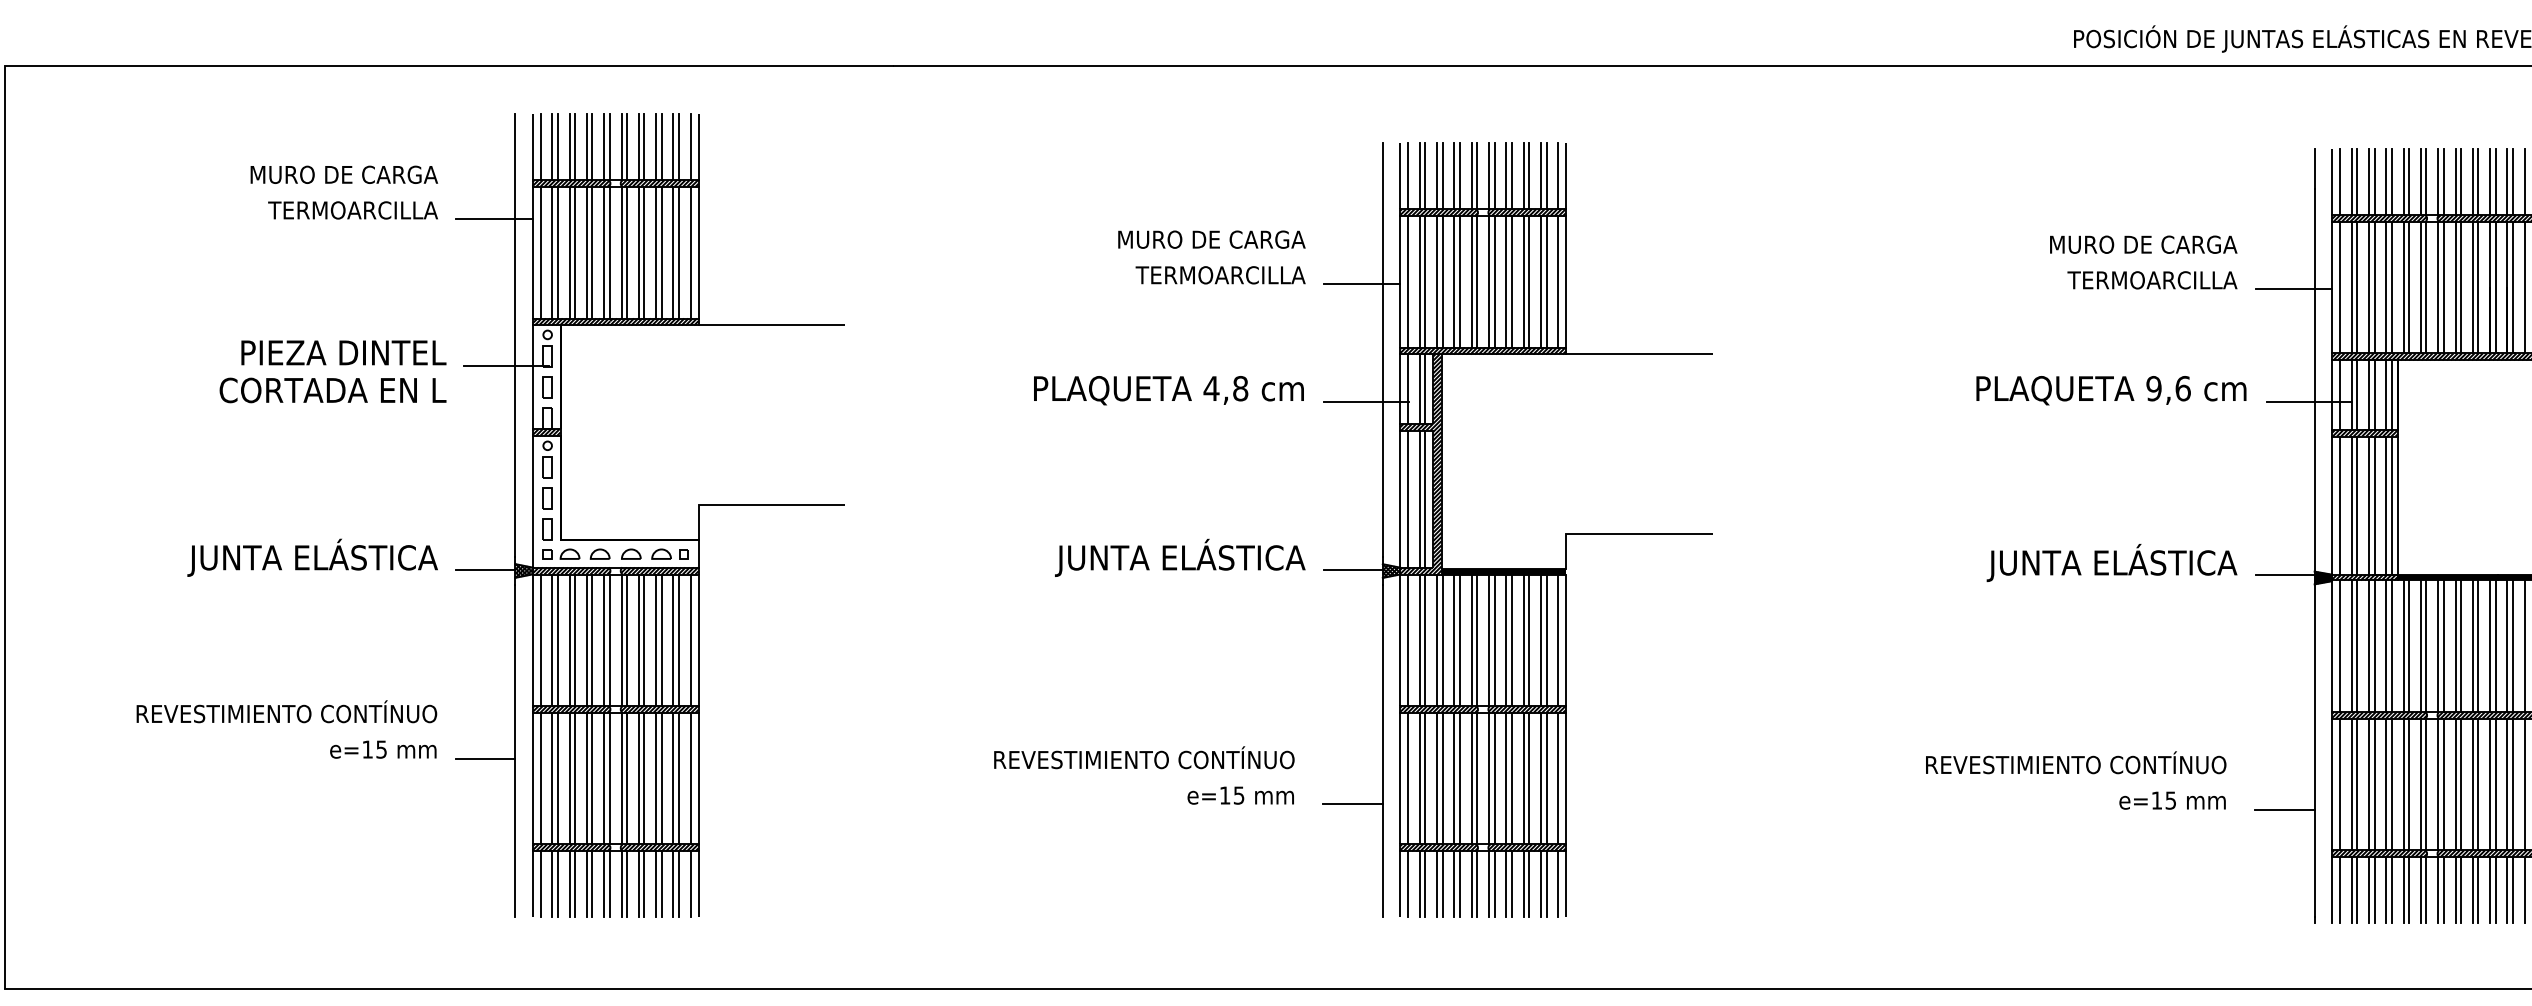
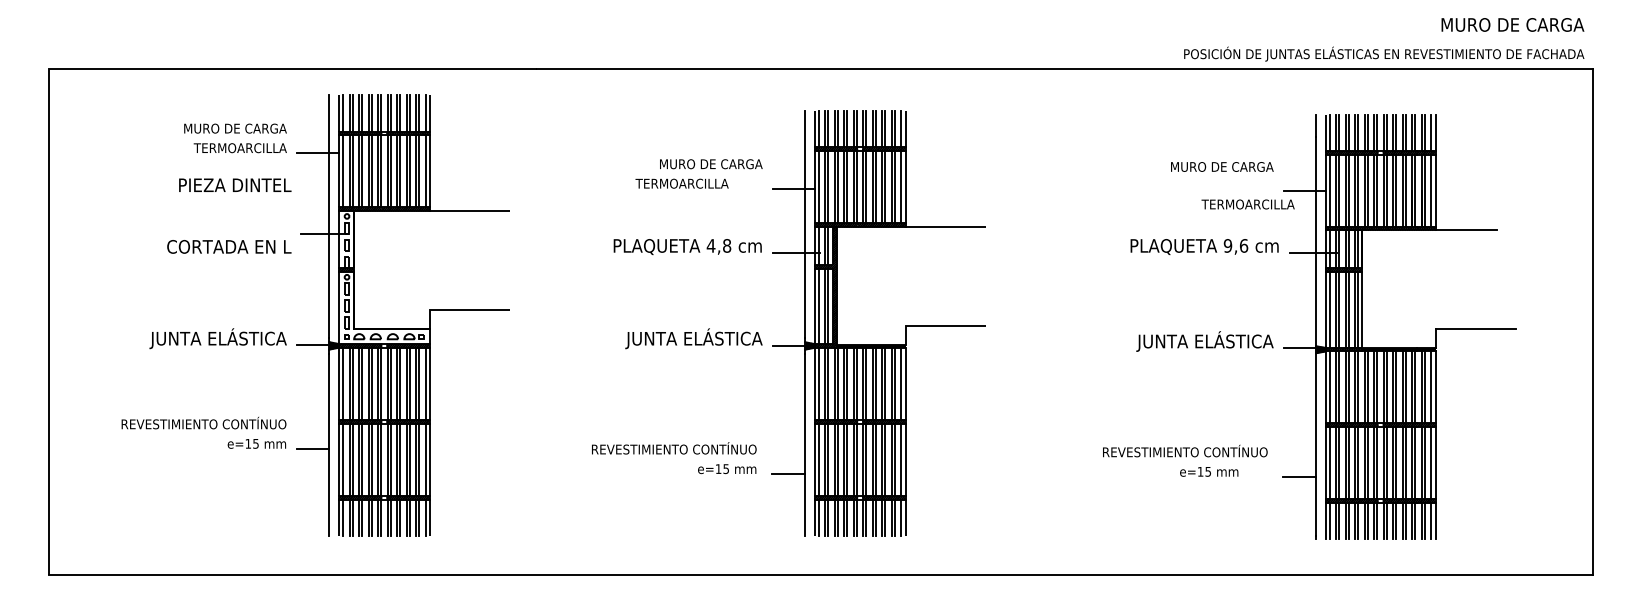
text: (1219, 274) -> (681, 183), moved
text: (2151, 280) -> (1247, 204), moved
text: (344, 351) -> (235, 184), moved
text: (2173, 799) -> (1209, 471), moved

